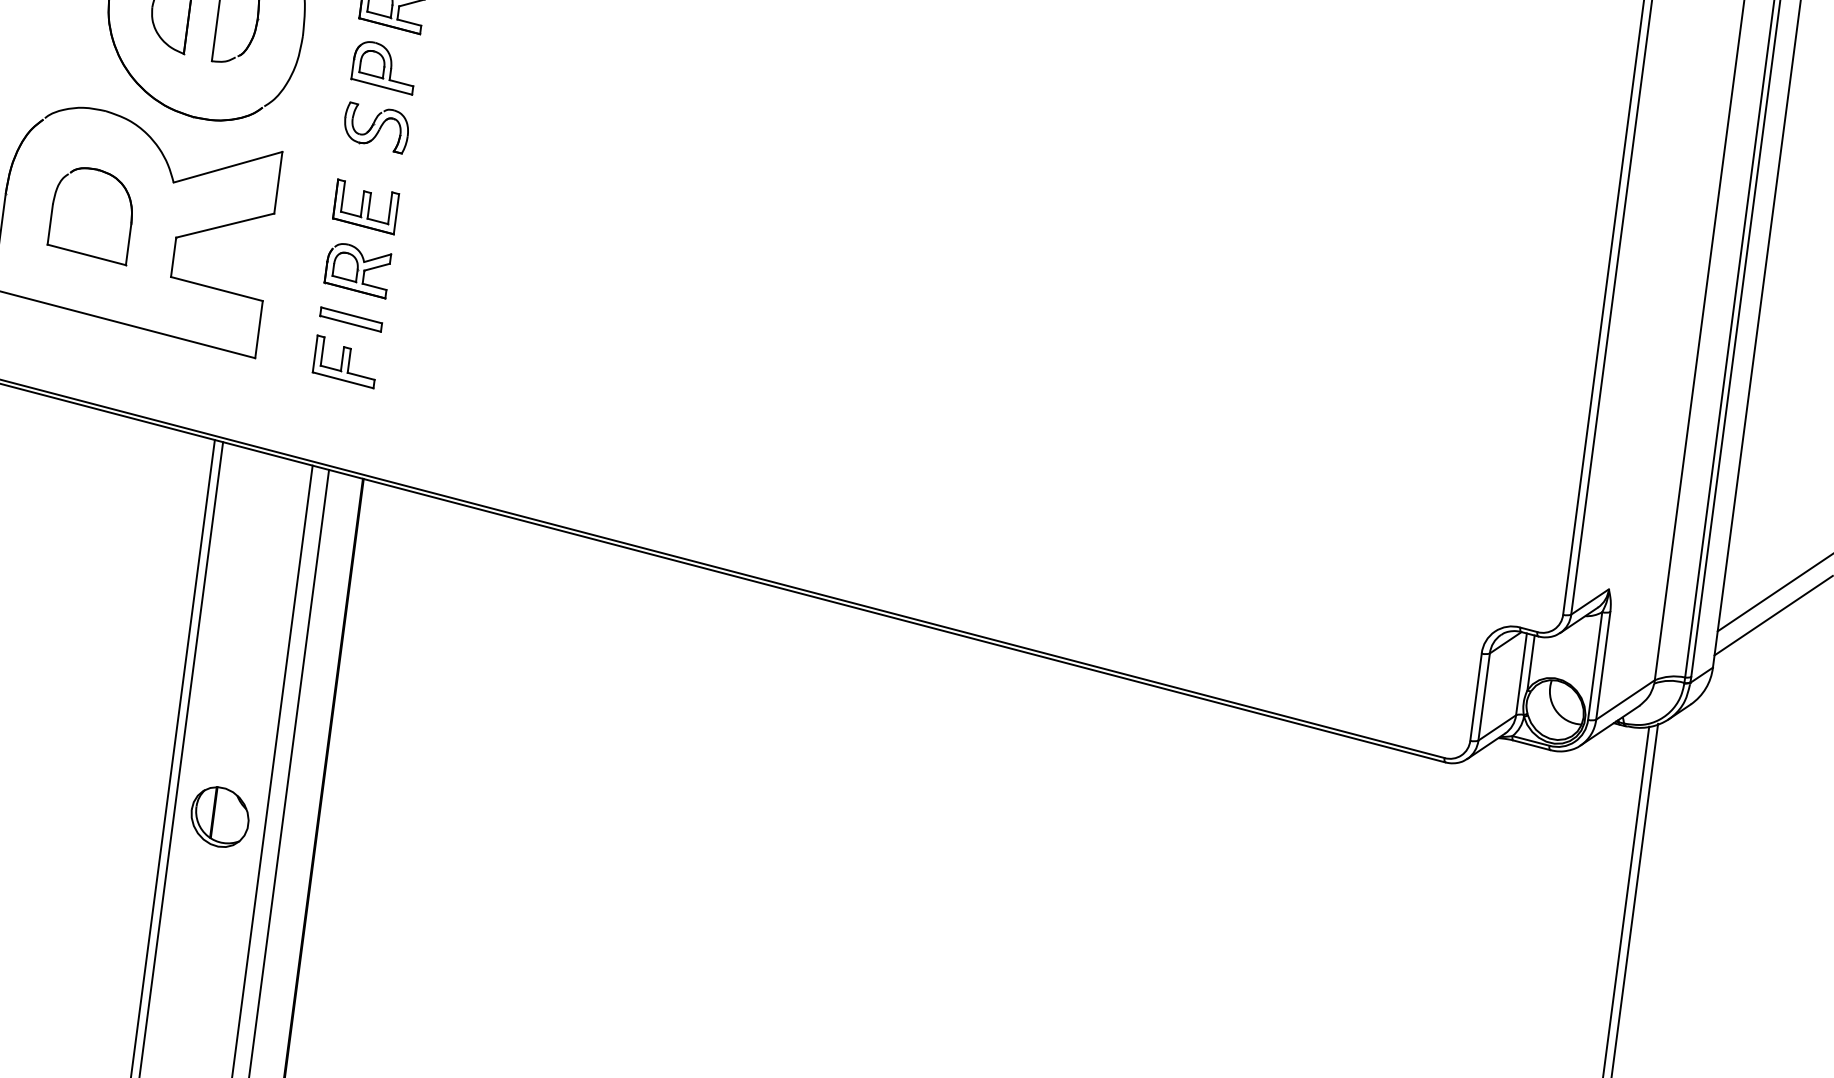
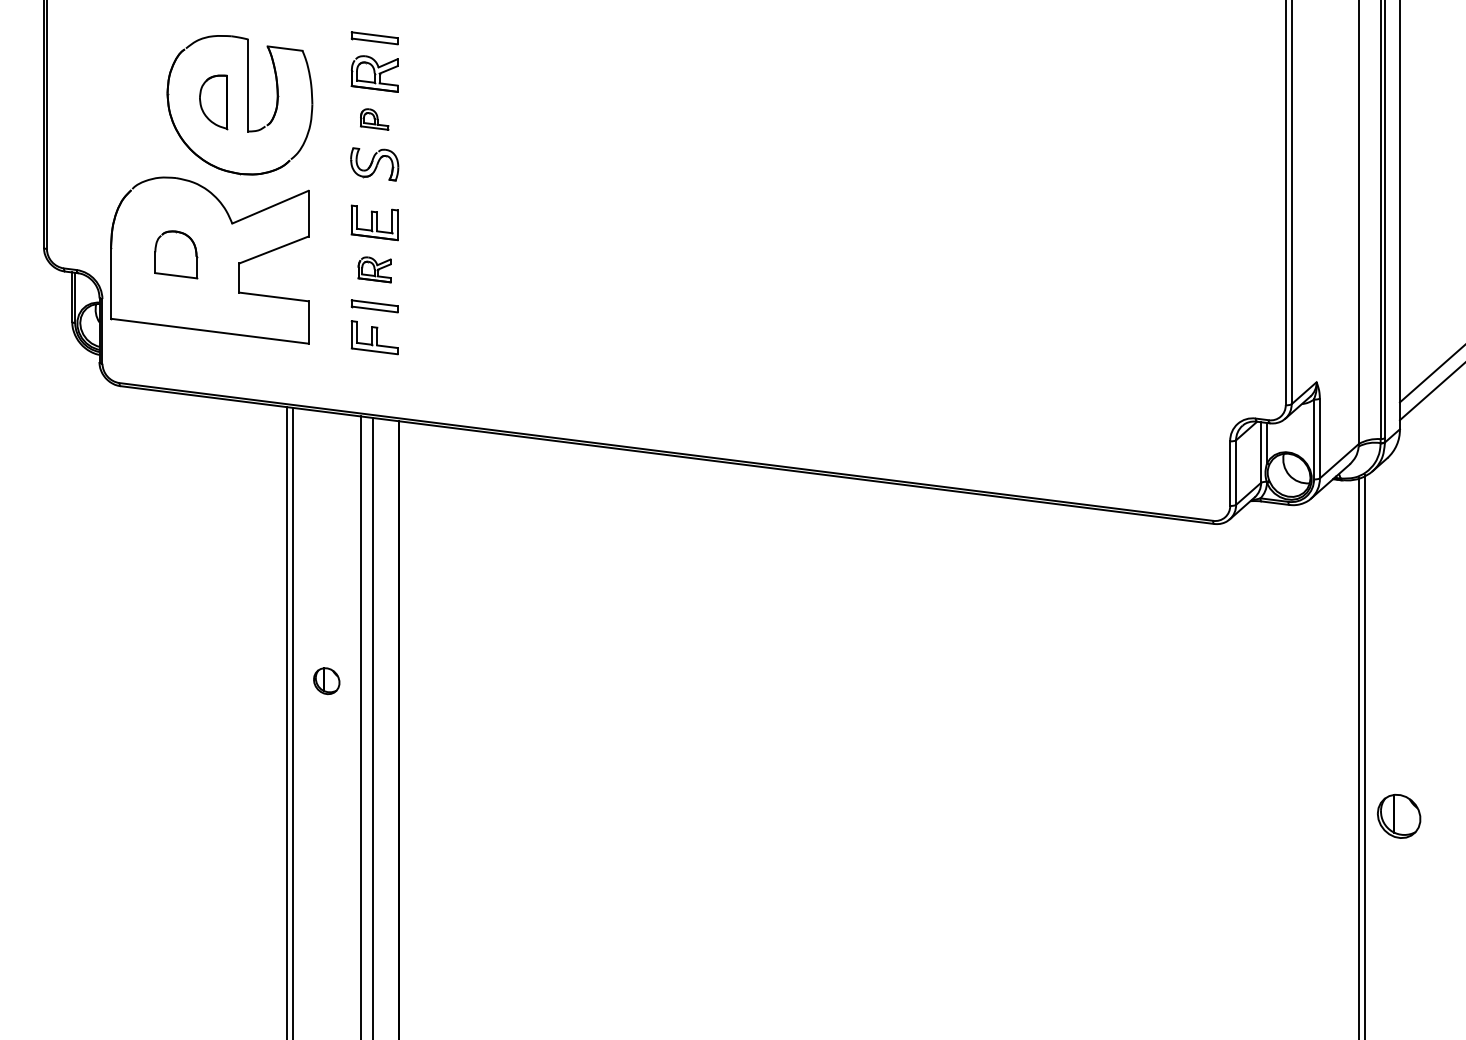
part: (384, 67) -> (374, 119), size x0.6
part: (91, 214) -> (175, 254), size x0.7
part: (357, 269) -> (374, 269), size x0.7
part: (219, 815) -> (326, 680), size x0.6

